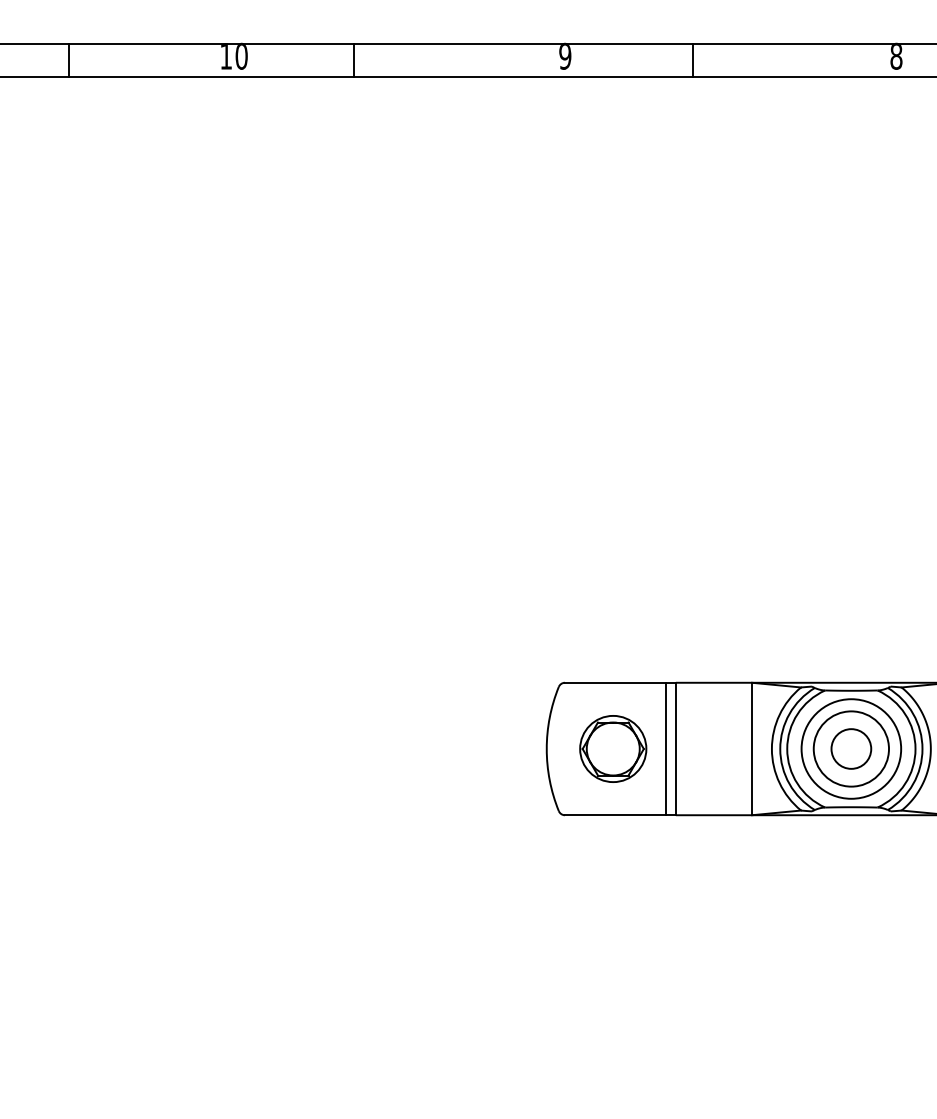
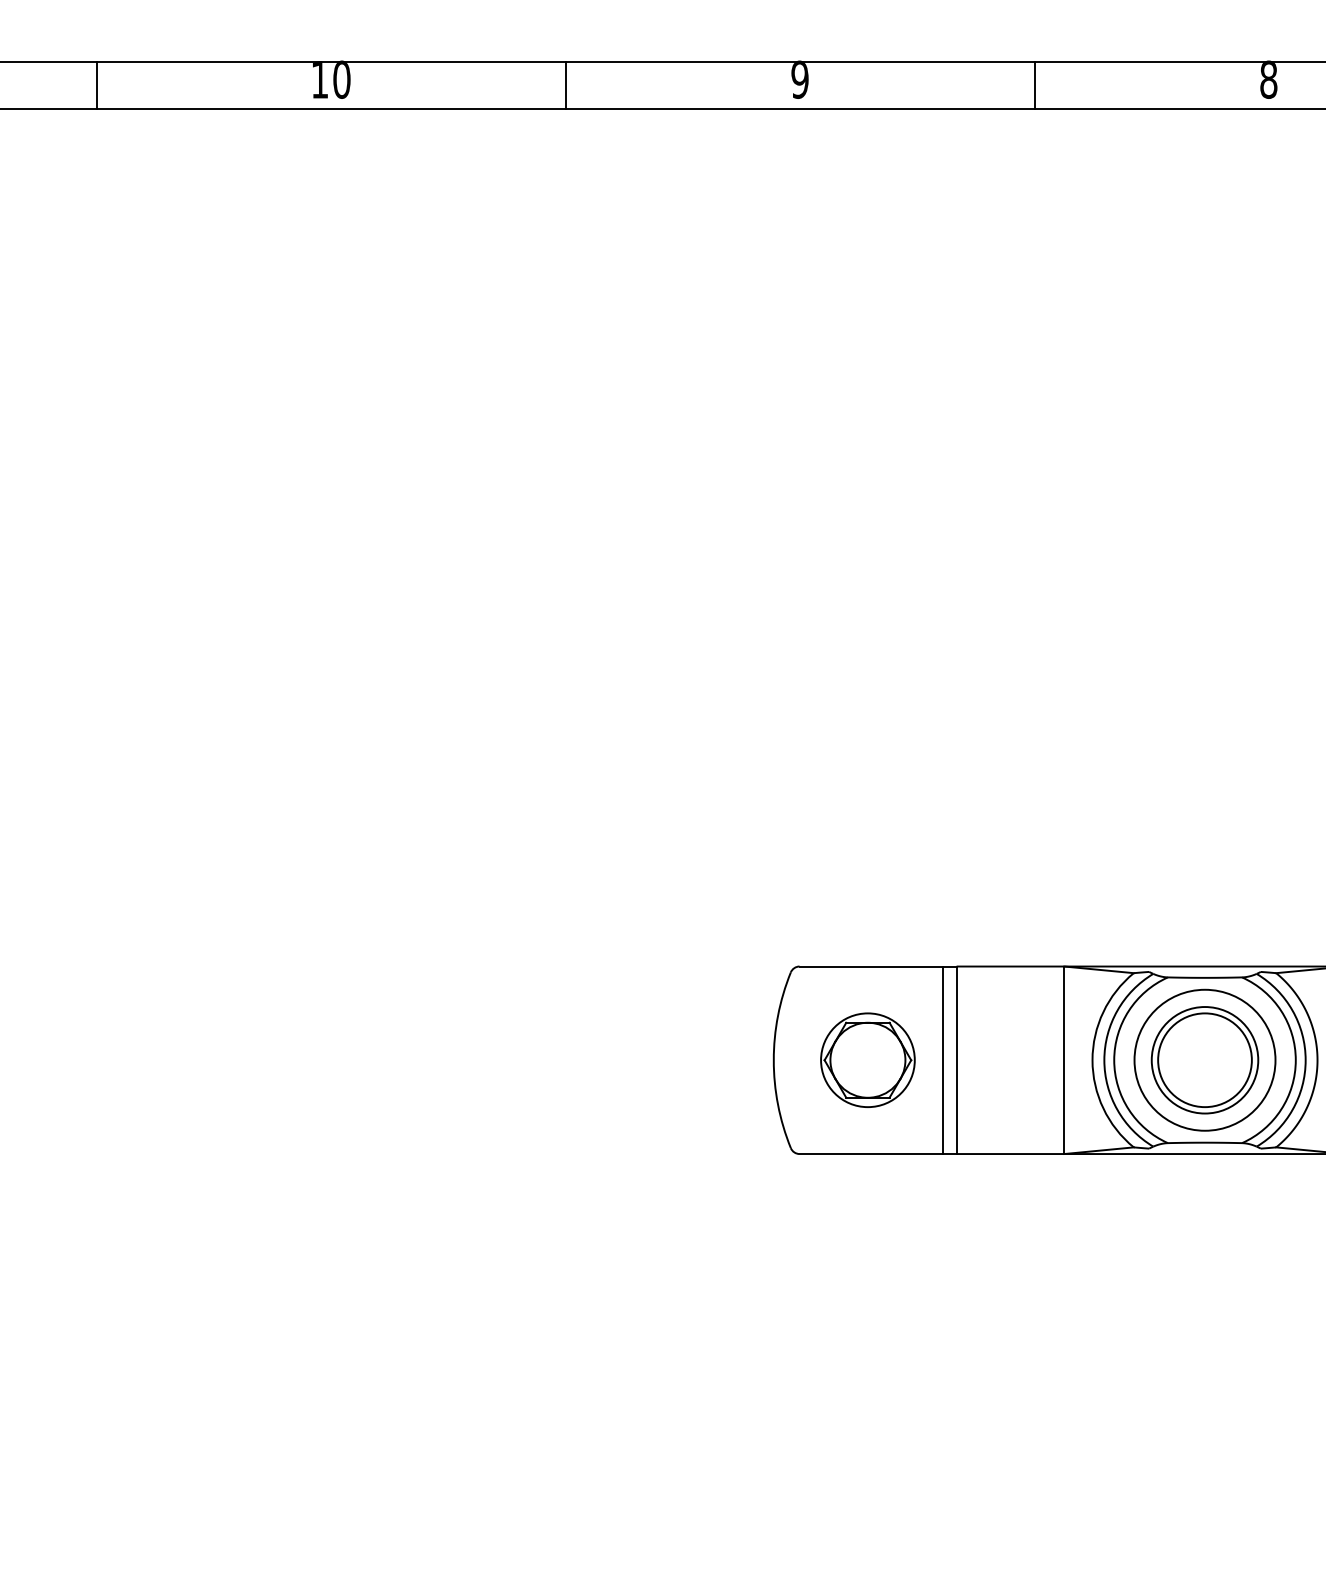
line: (354, 59) -> (566, 84), moved
line: (692, 59) -> (1034, 84), moved
circle: (851, 749) -> (1204, 1060), size x1.67

